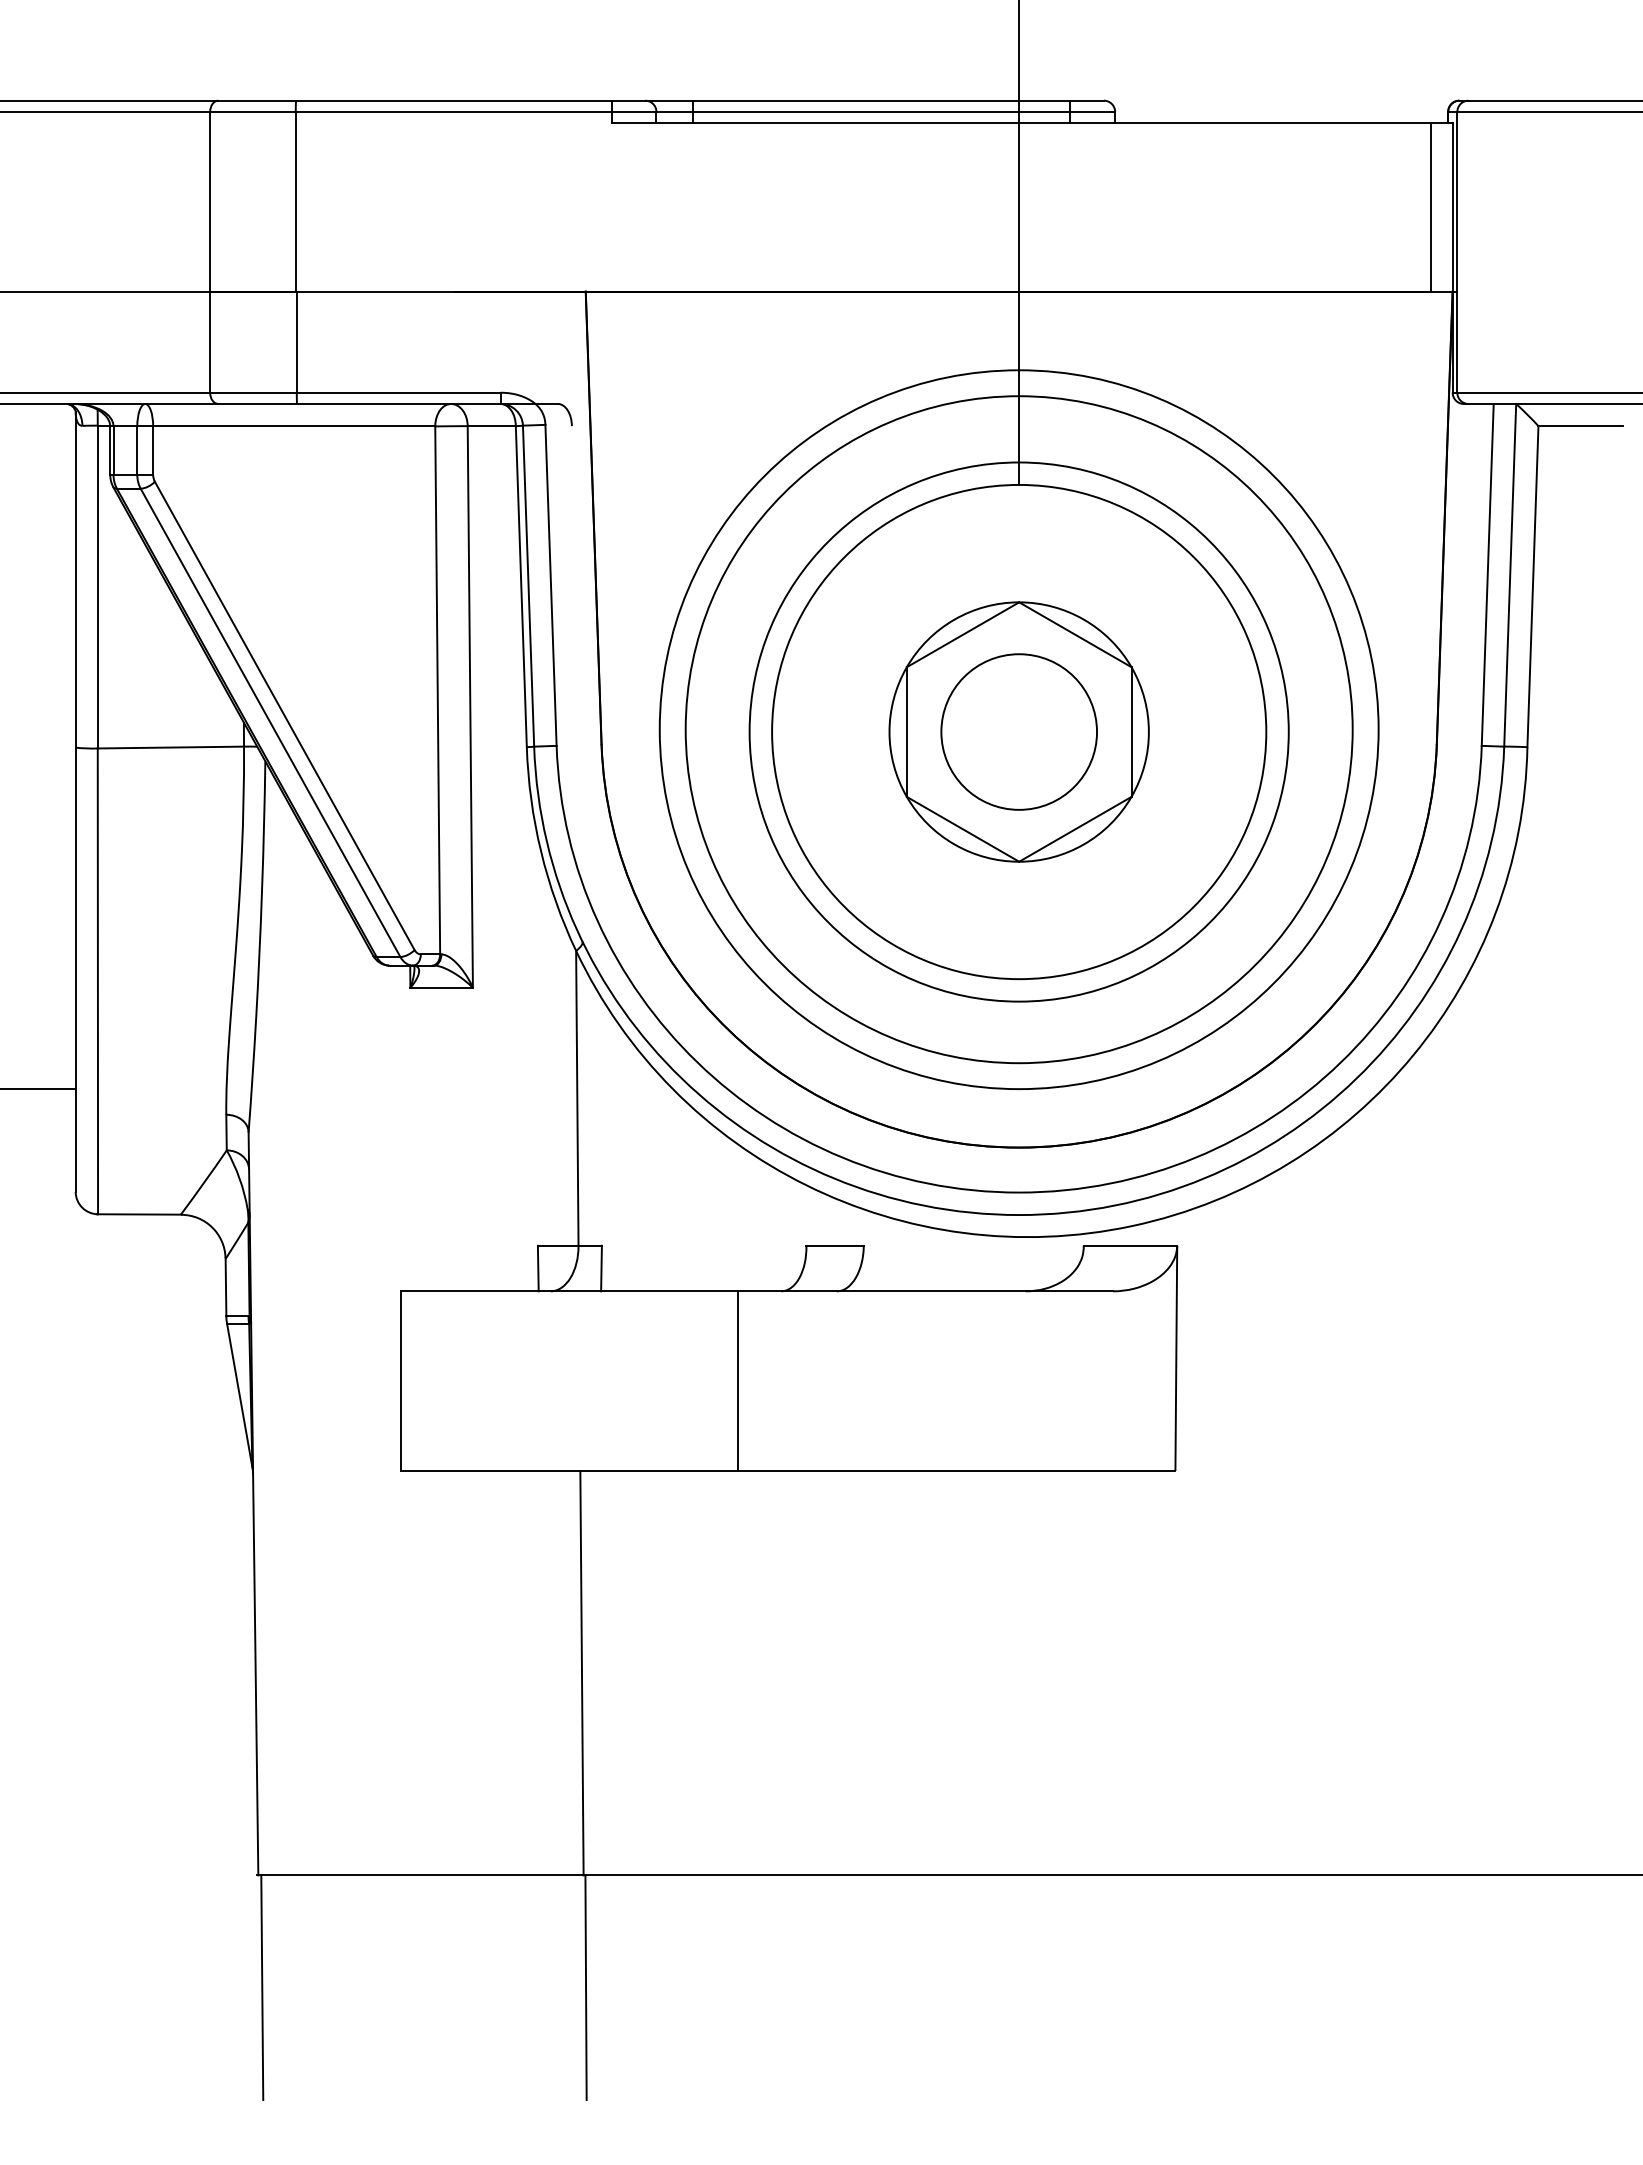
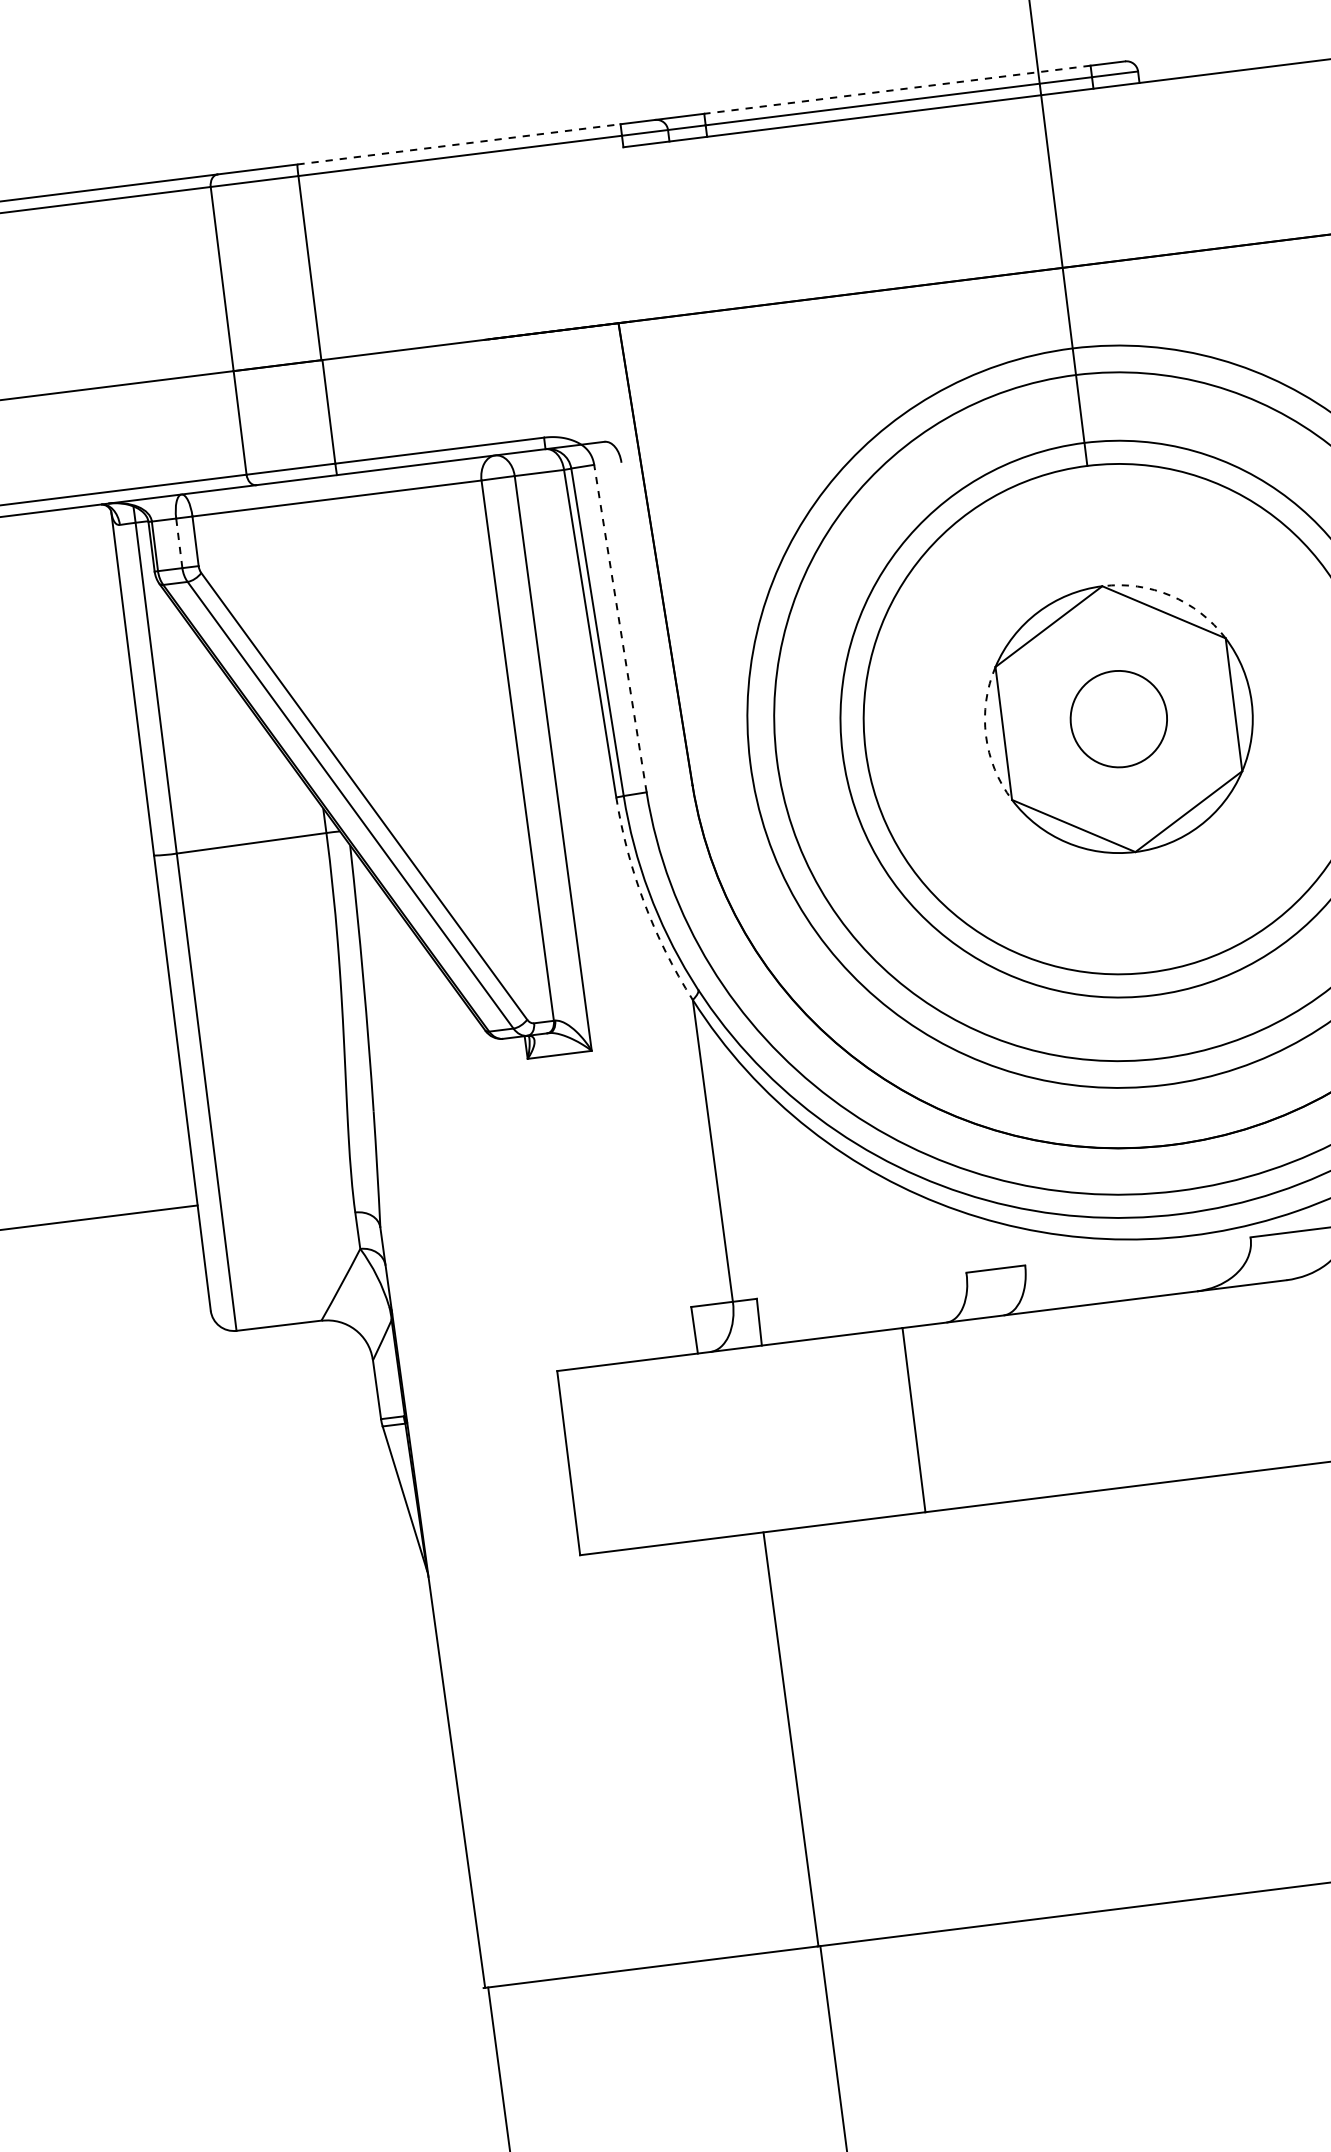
line: (453, 100) -> (458, 144), solid -> dashed
line: (881, 100) -> (897, 89), solid -> dashed
line: (137, 450) -> (179, 543), solid -> dashed
line: (551, 585) -> (620, 628), solid -> dashed
arc: (1084, 619) -> (1171, 595), solid -> dashed
circle: (1019, 731) -> (1119, 718), size x0.6
arc: (889, 732) -> (986, 736), solid -> dashed
arc: (541, 851) -> (644, 902), solid -> dashed

